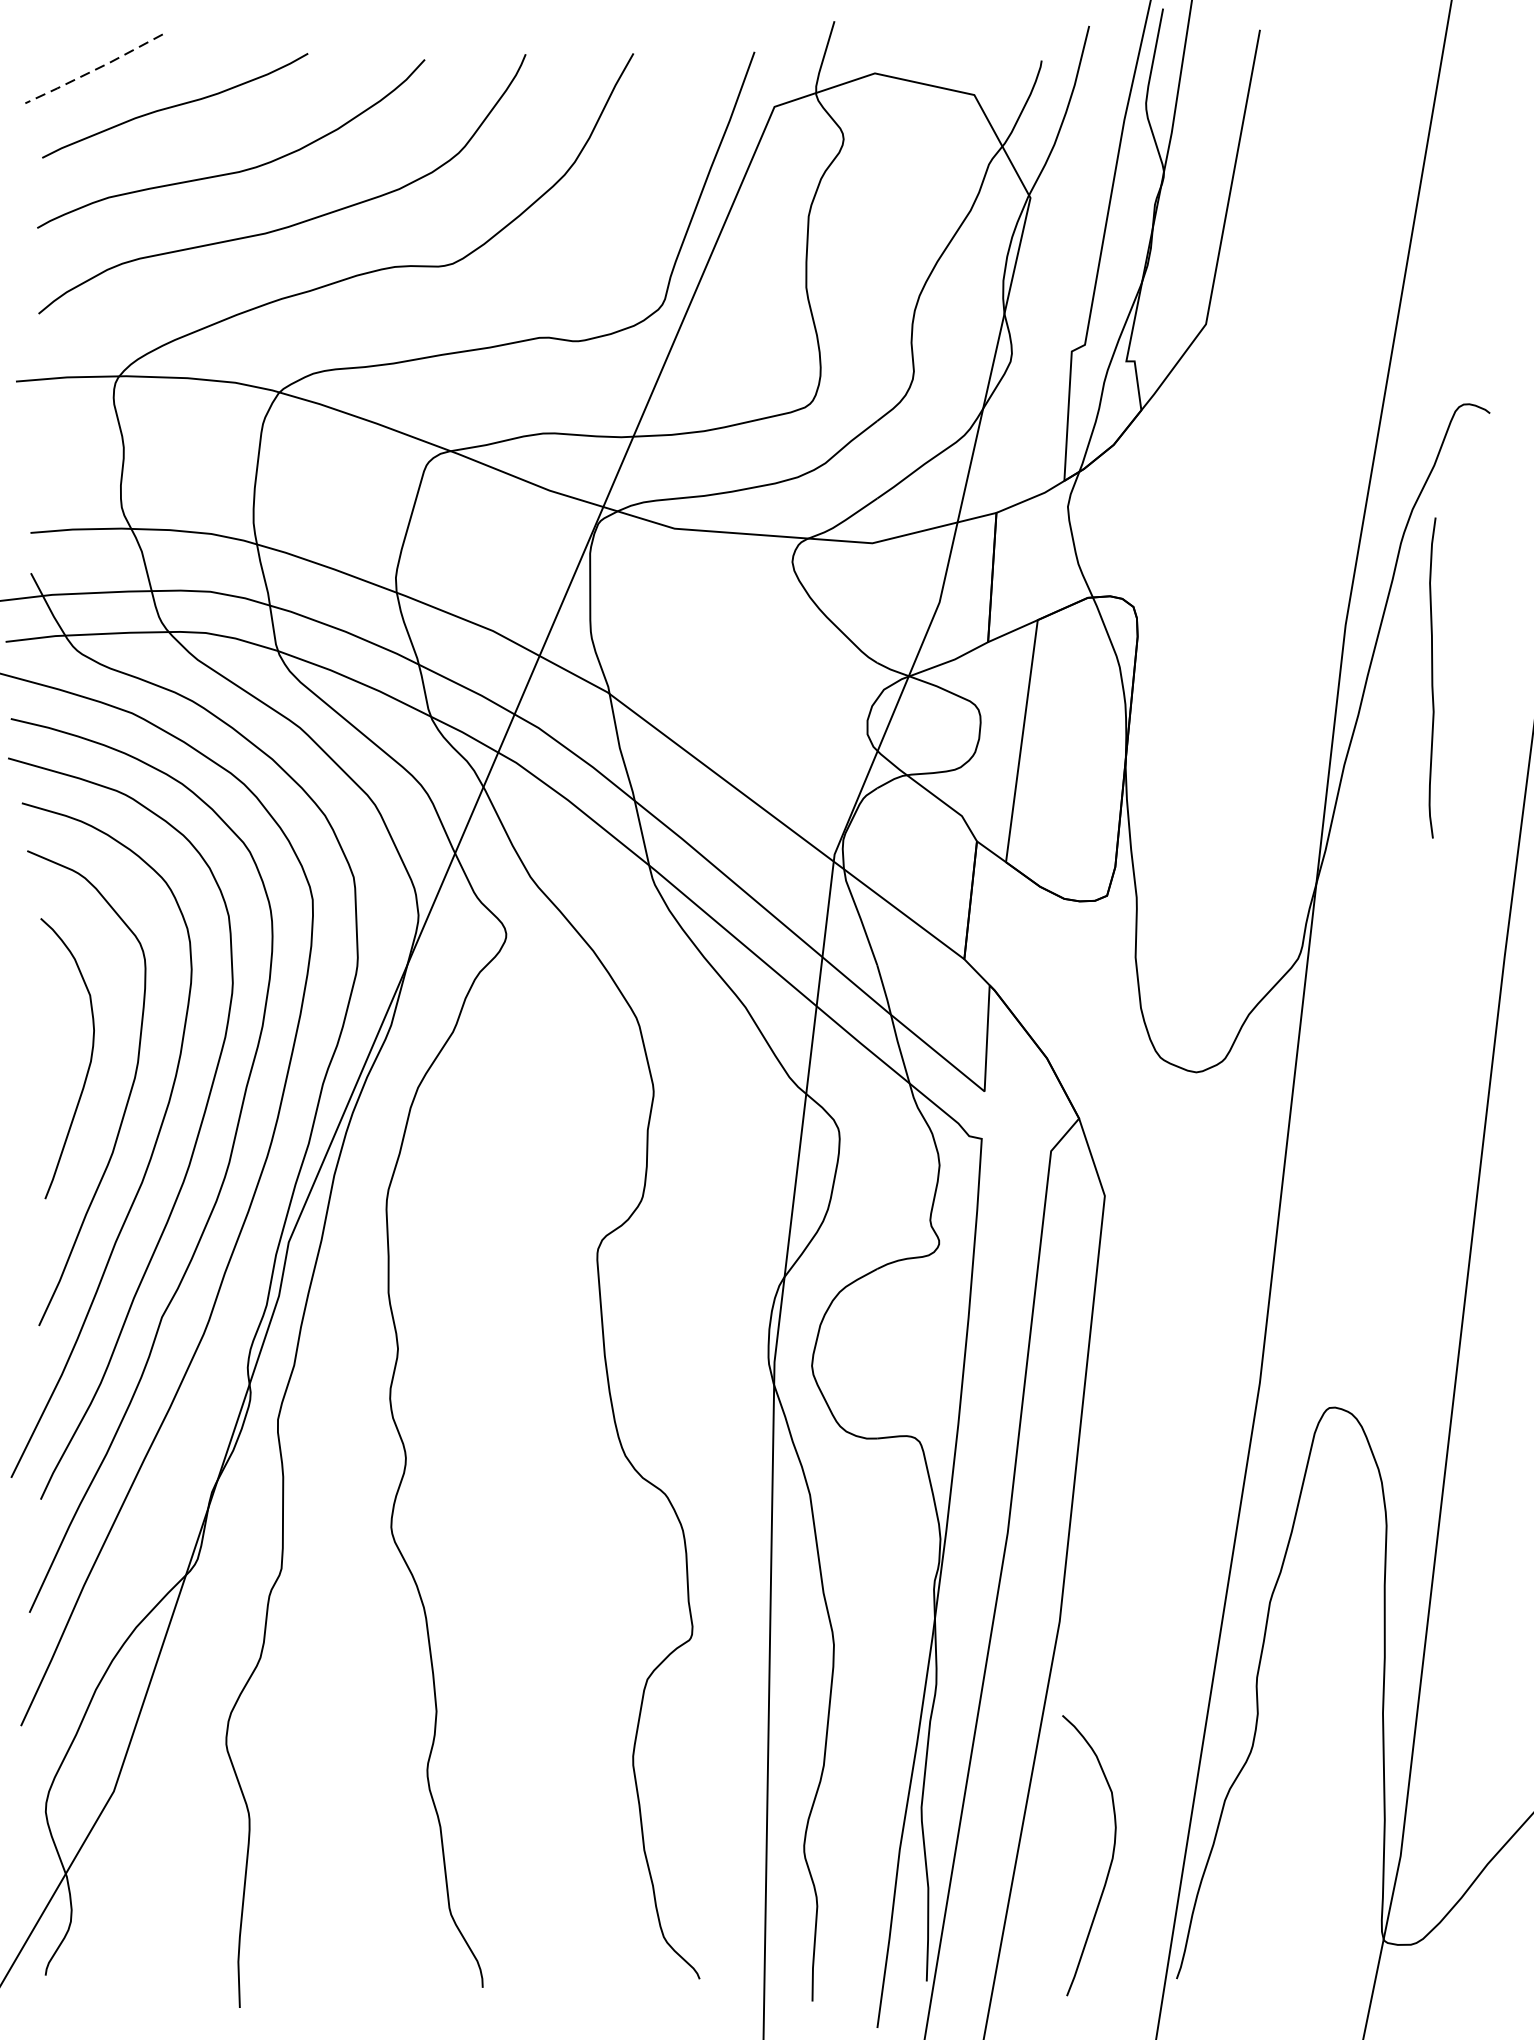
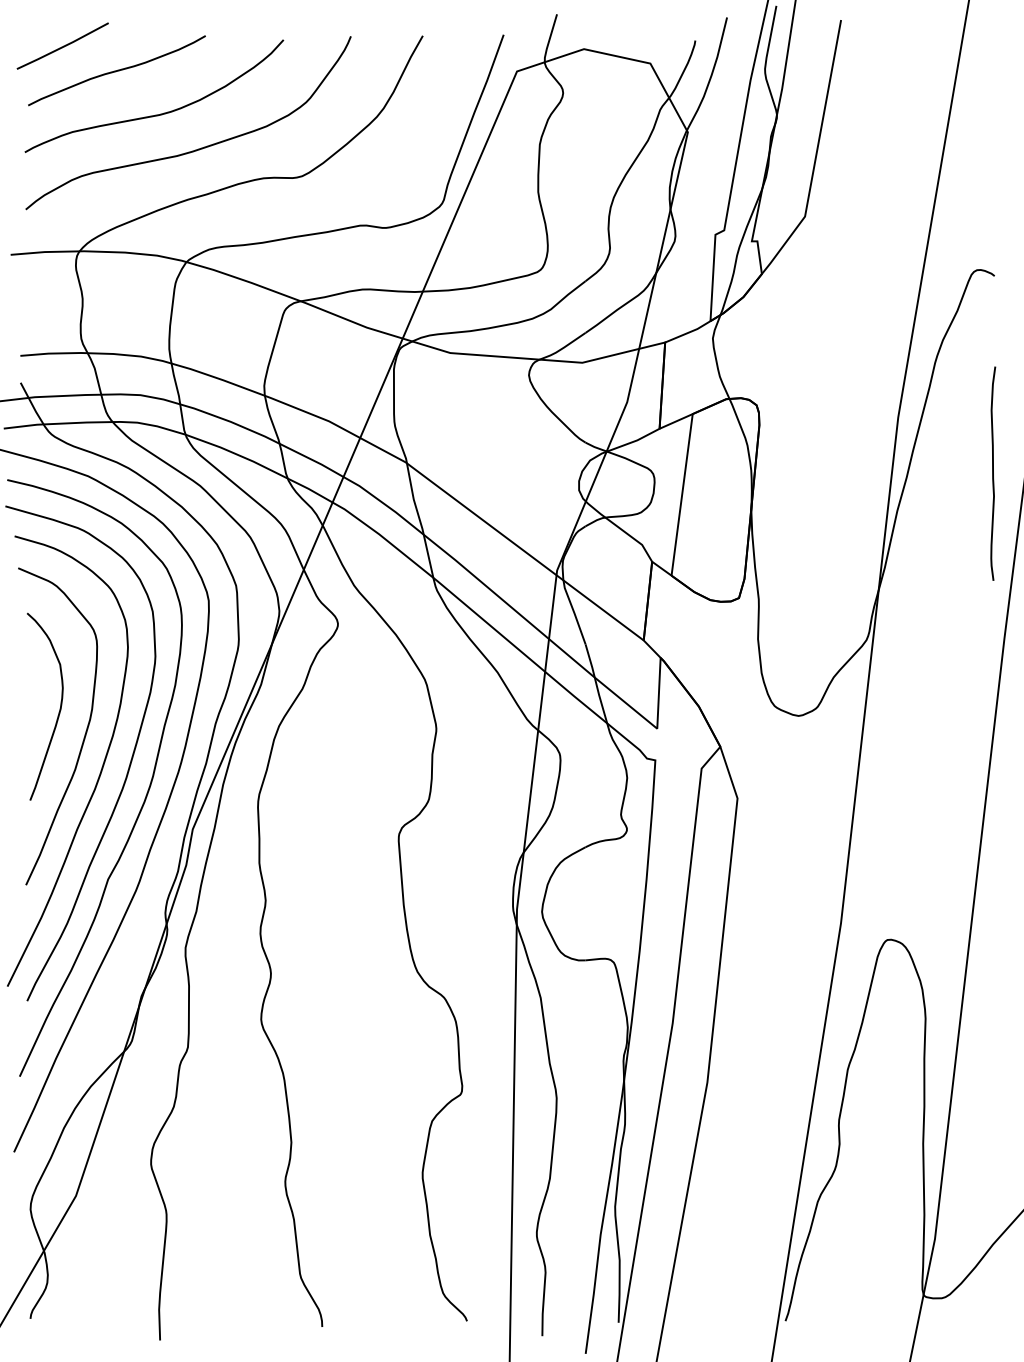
line: (95, 69) -> (63, 46), dashed -> solid
curve: (1432, 677) -> (993, 473), moved
curve: (1110, 1858) -> (741, 1240), removed

